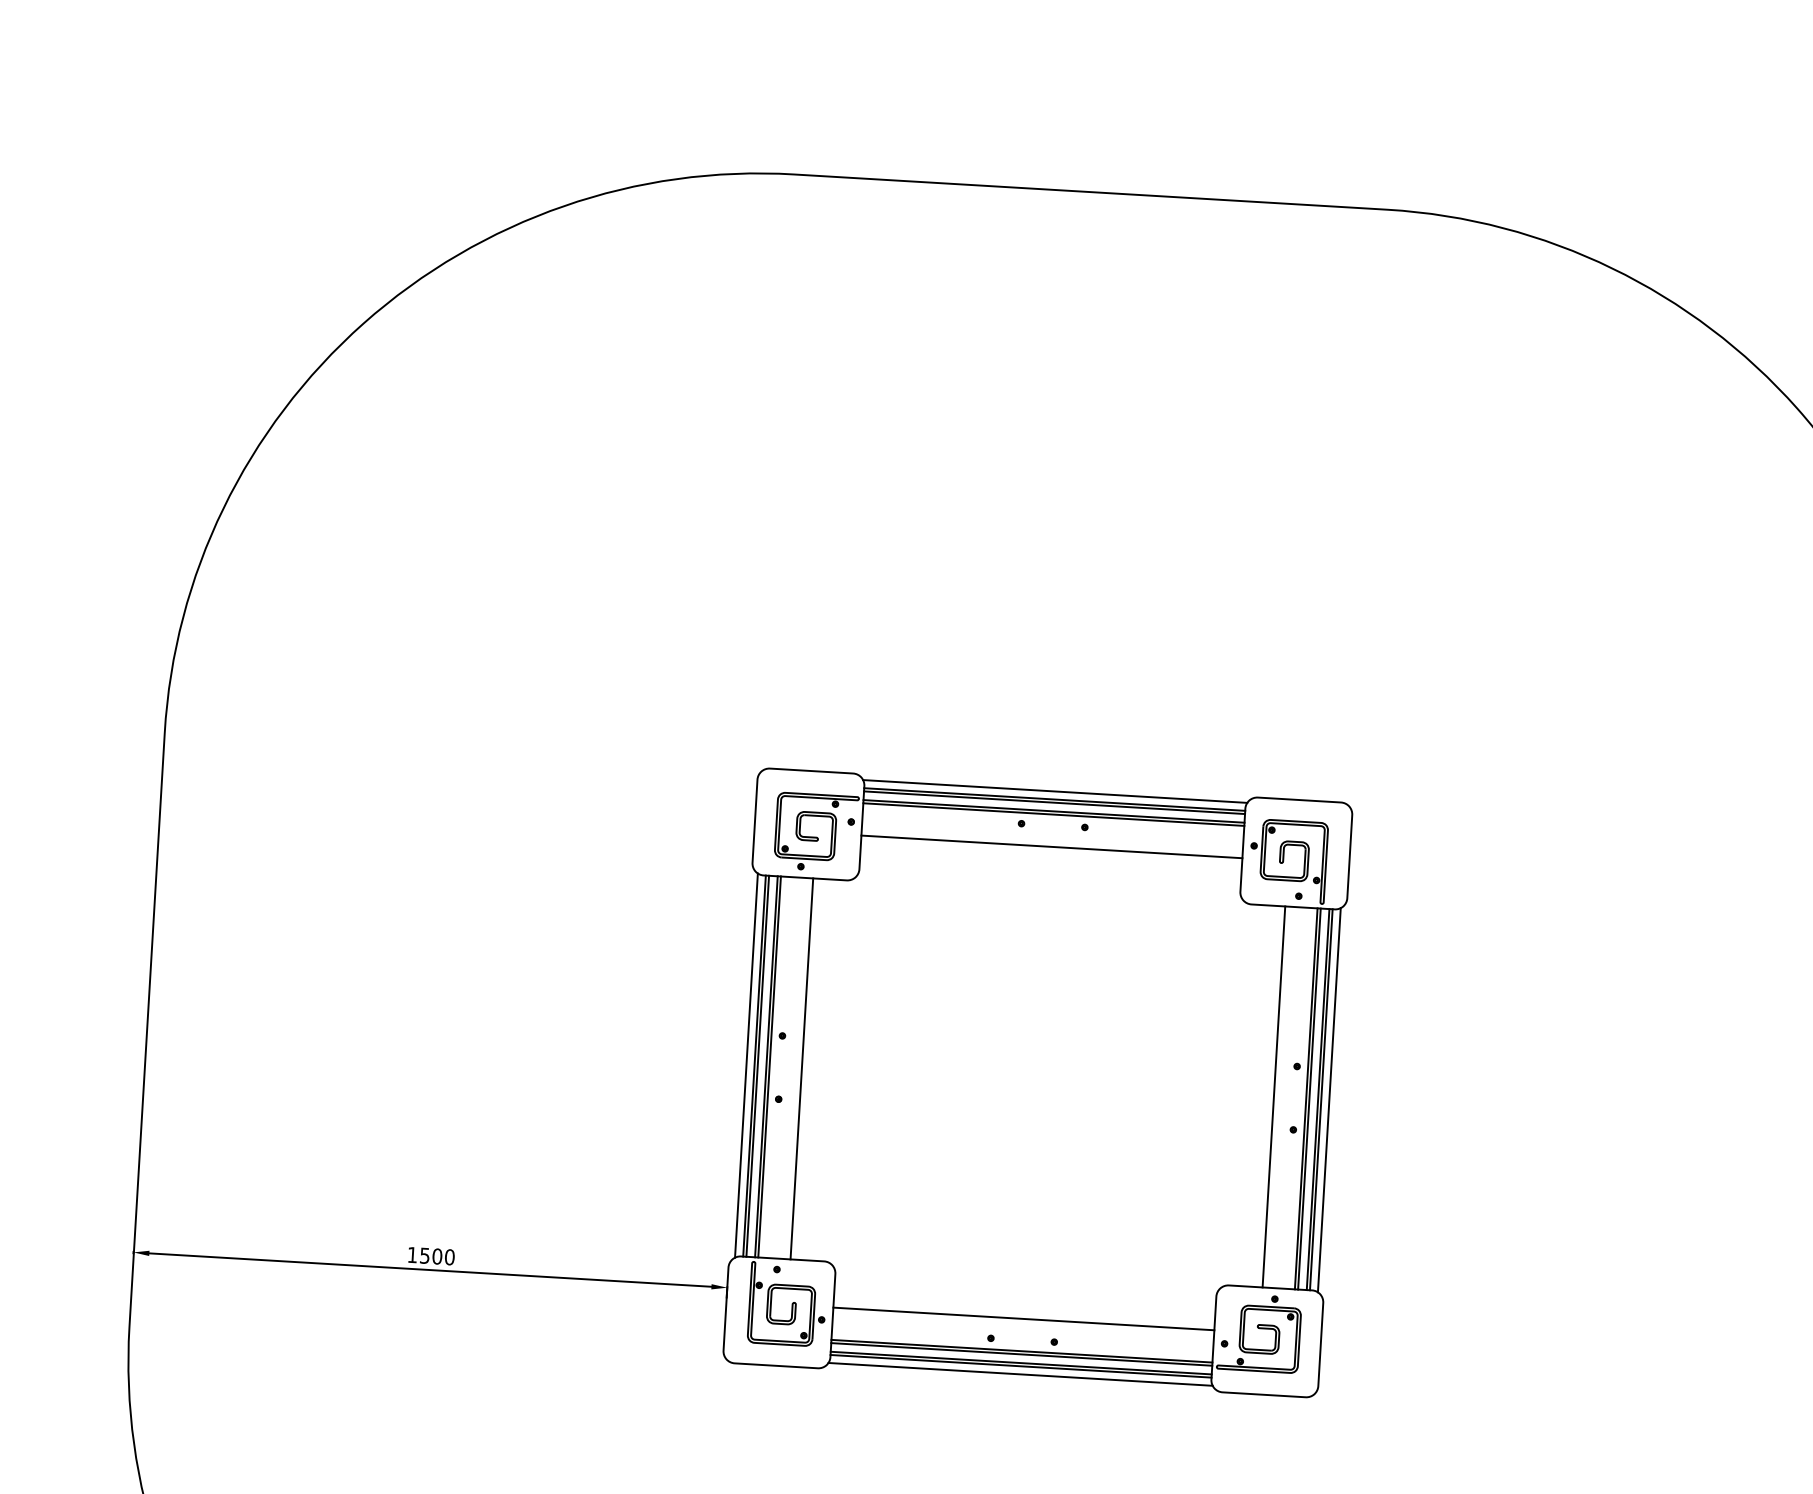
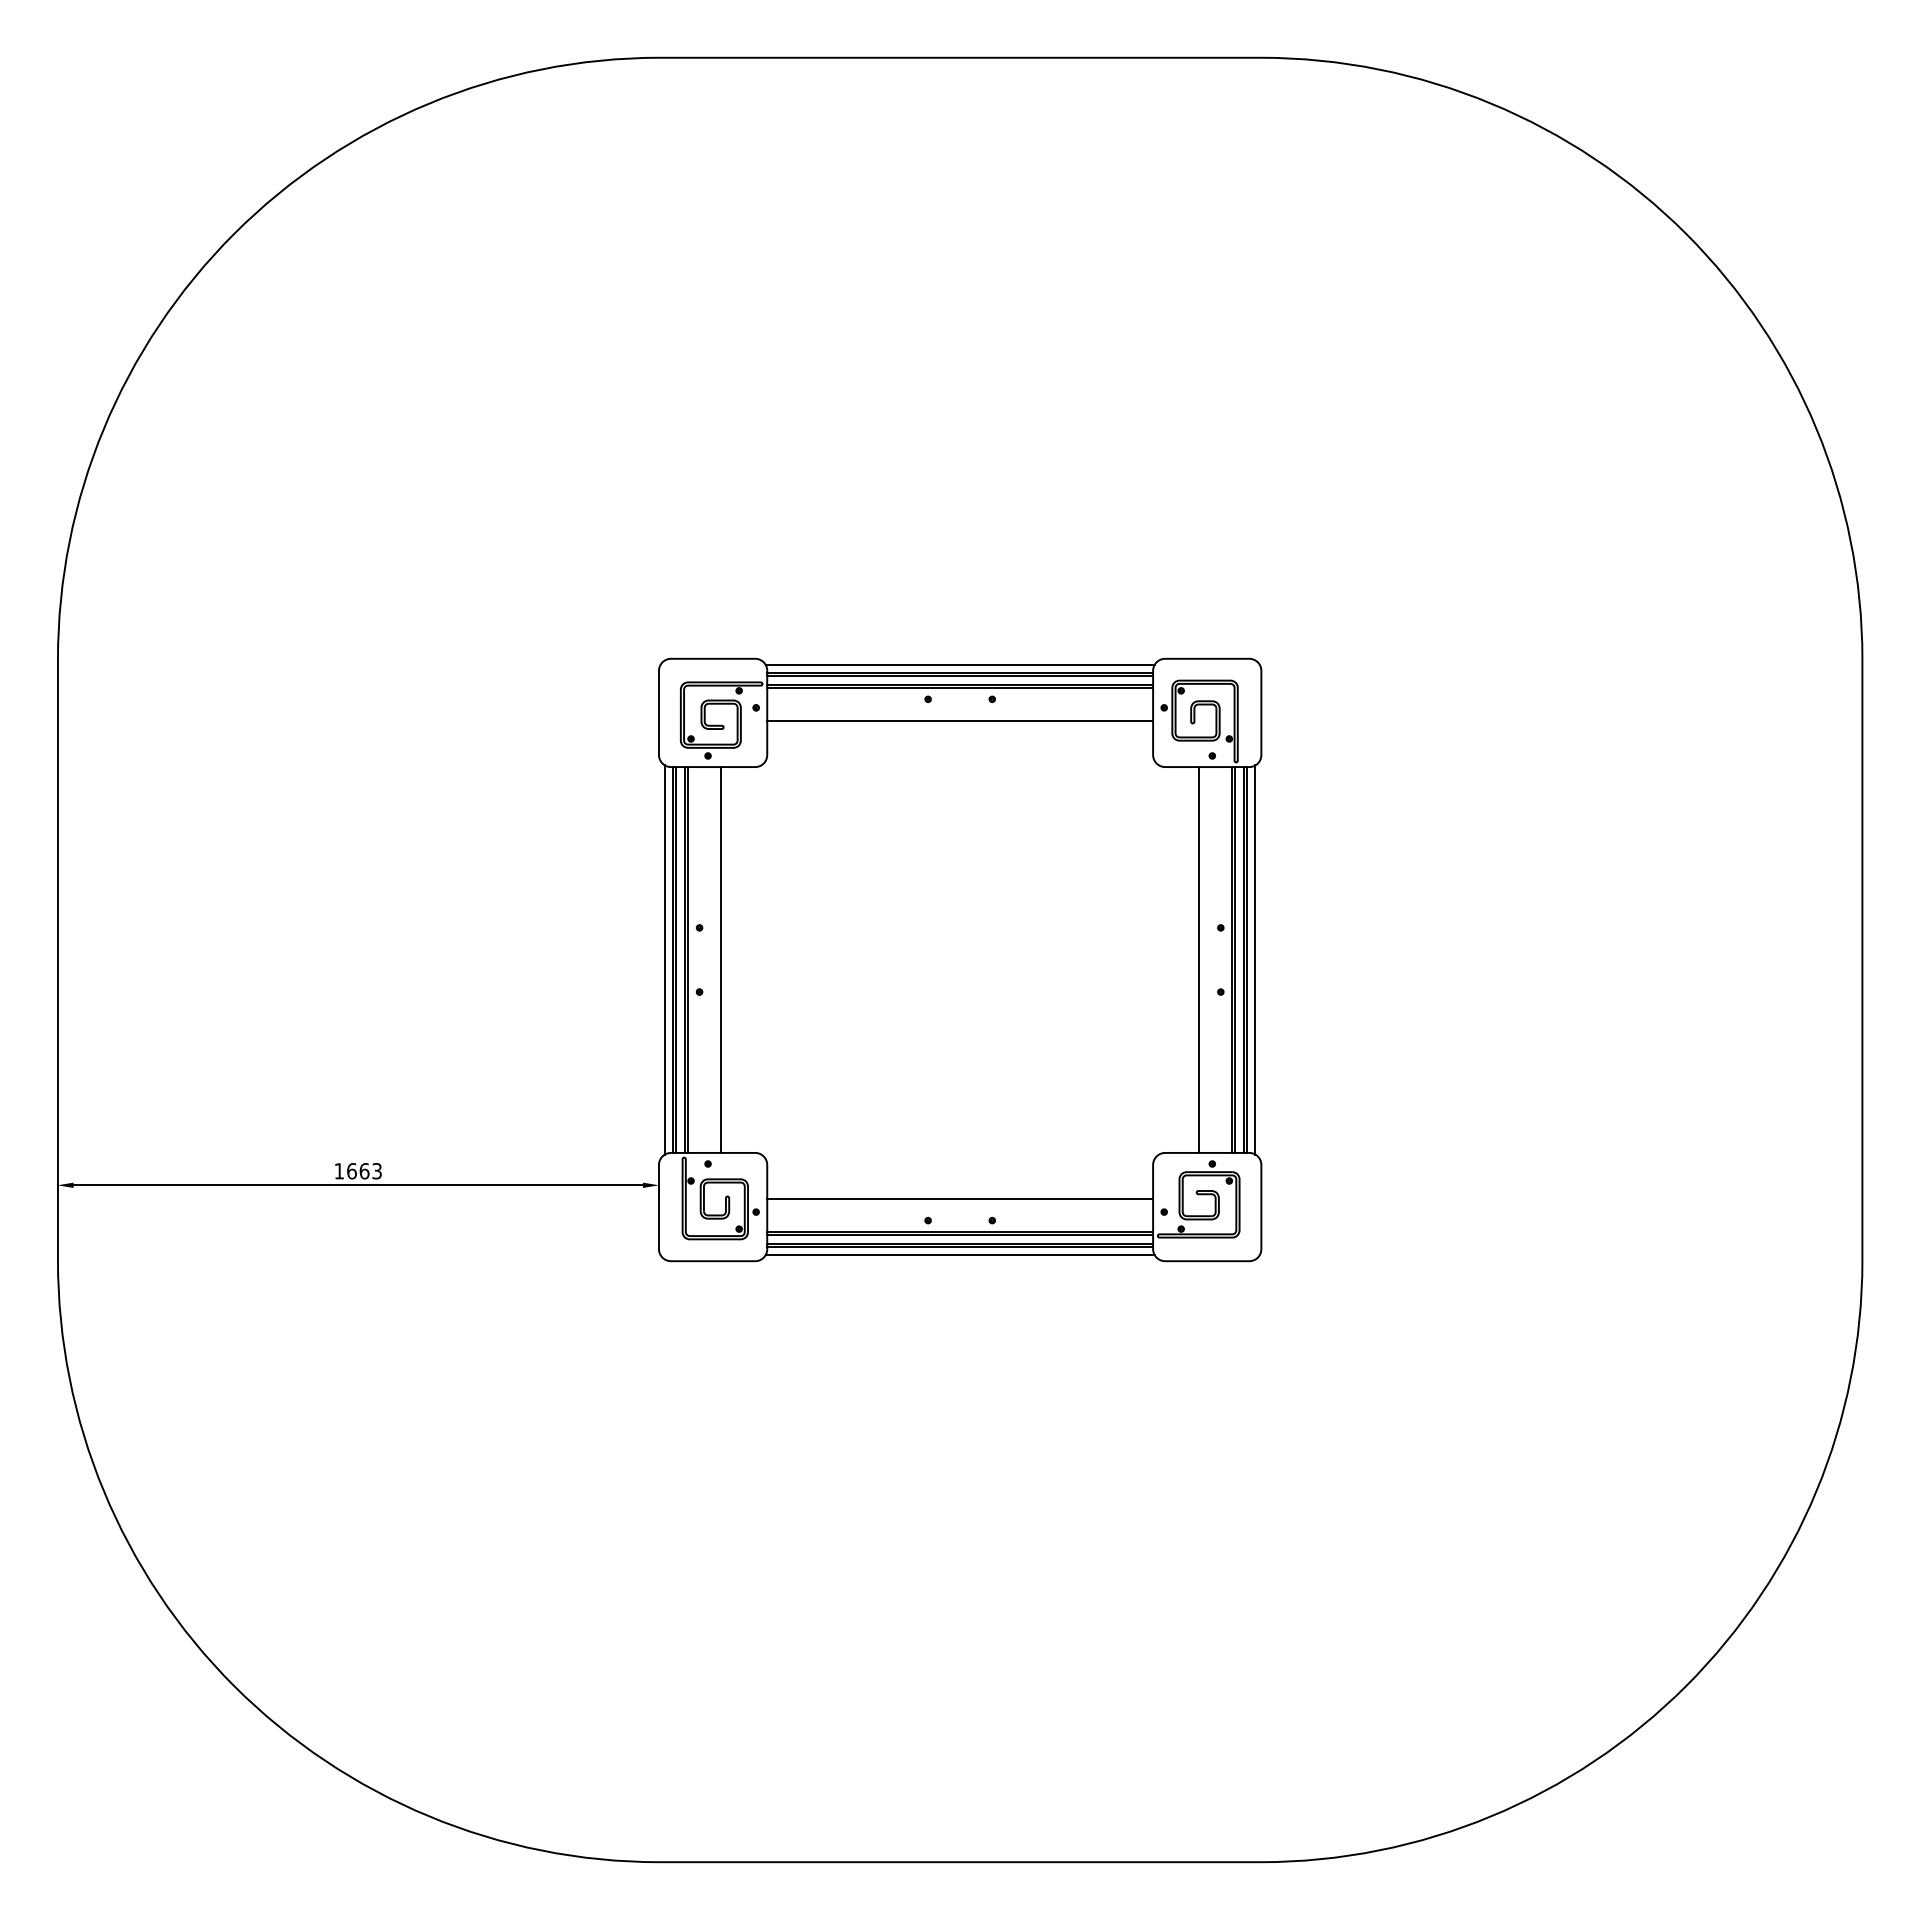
text: (437, 1256) -> (364, 1171), 1500 -> 1663

